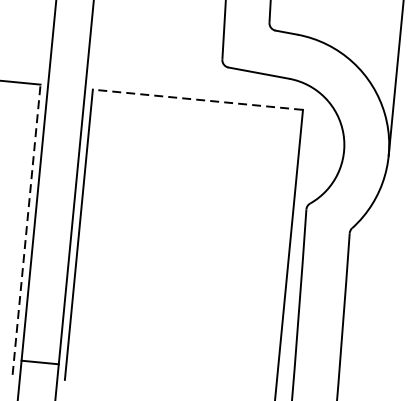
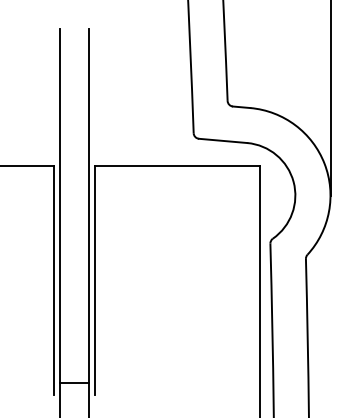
line: (197, 100) -> (177, 166), dashed -> solid
line: (26, 228) -> (53, 279), dashed -> solid

